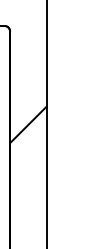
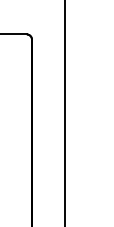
hatch: (28, 124) -> (48, 122), removed

